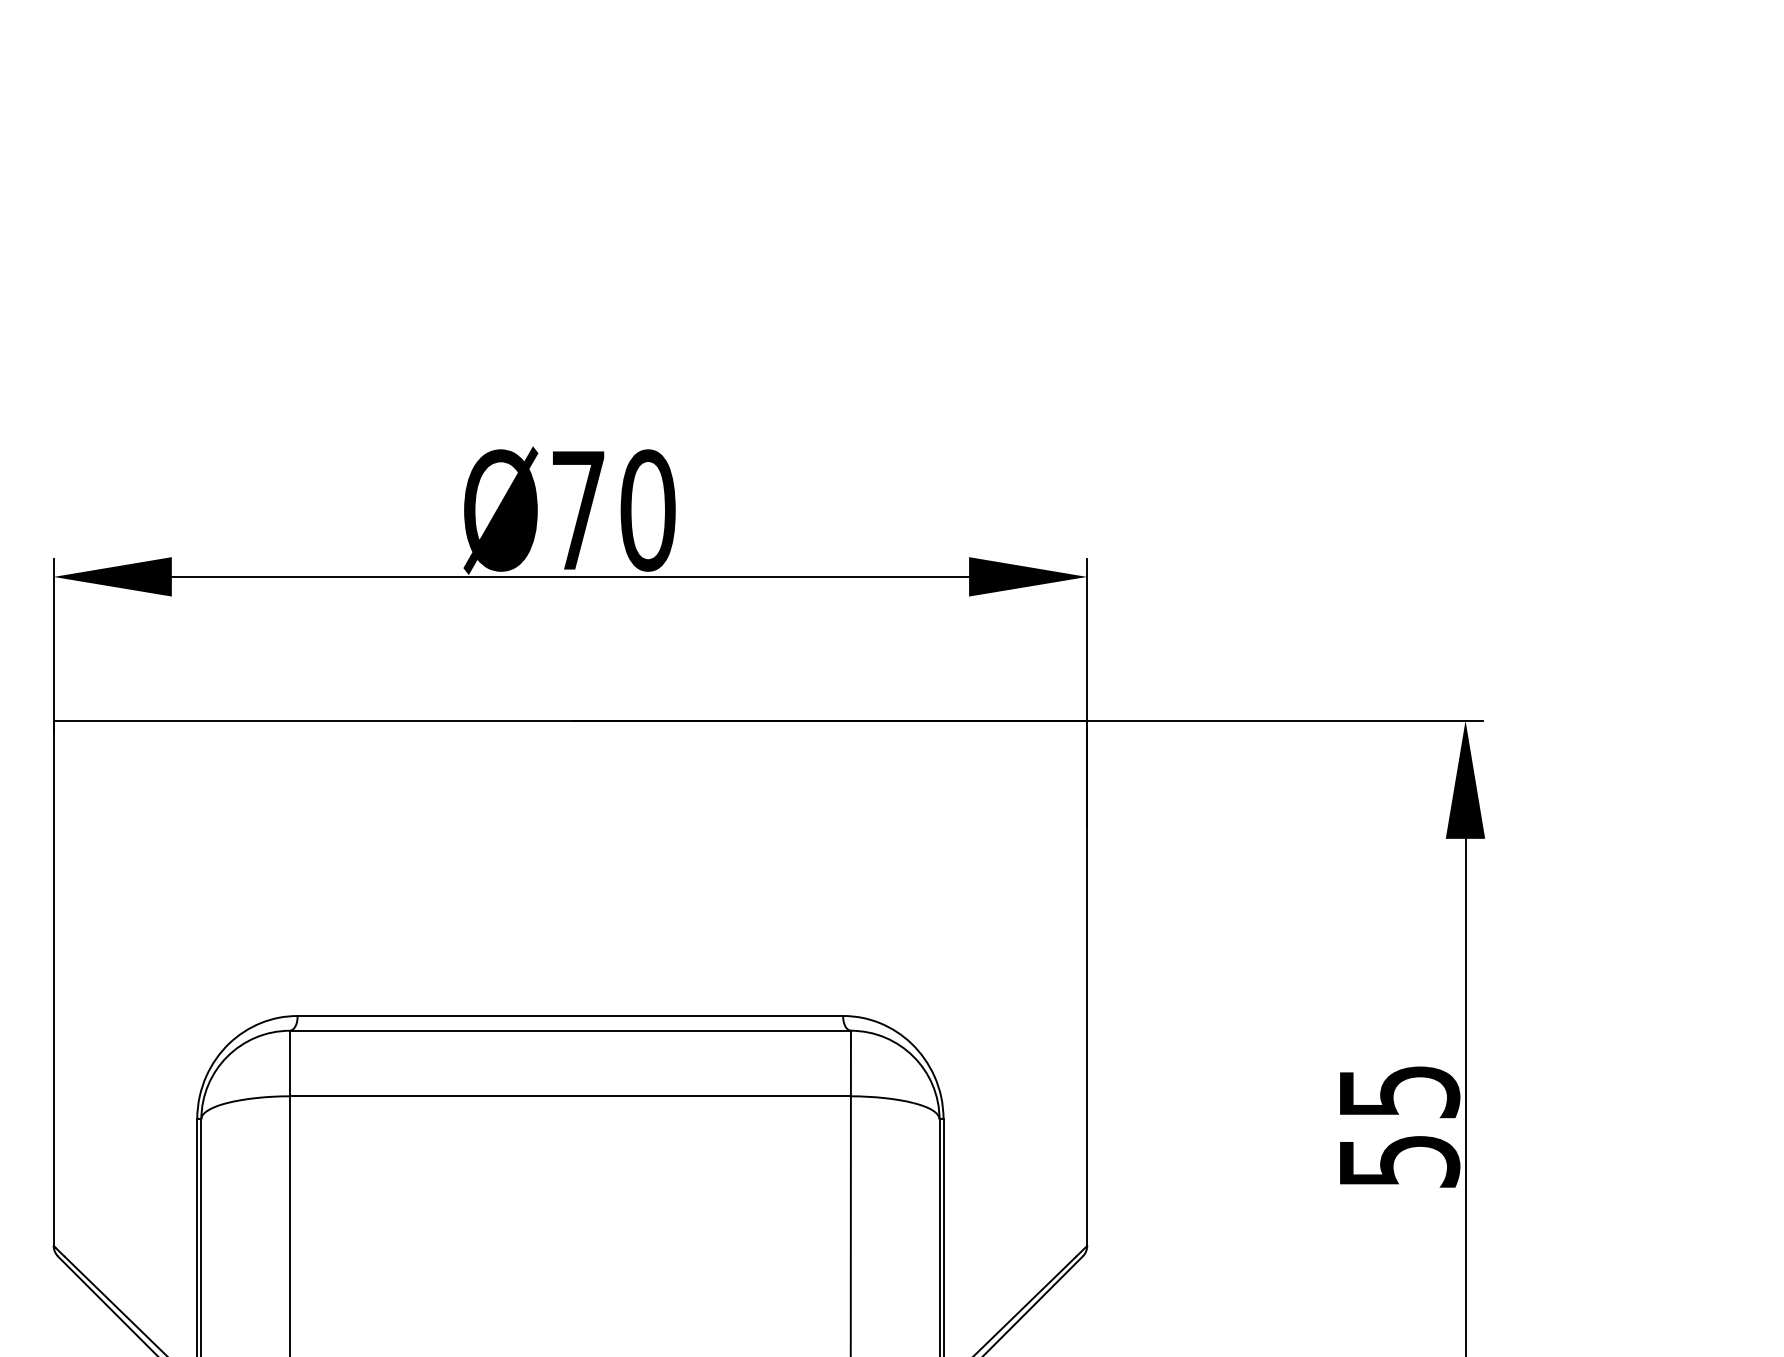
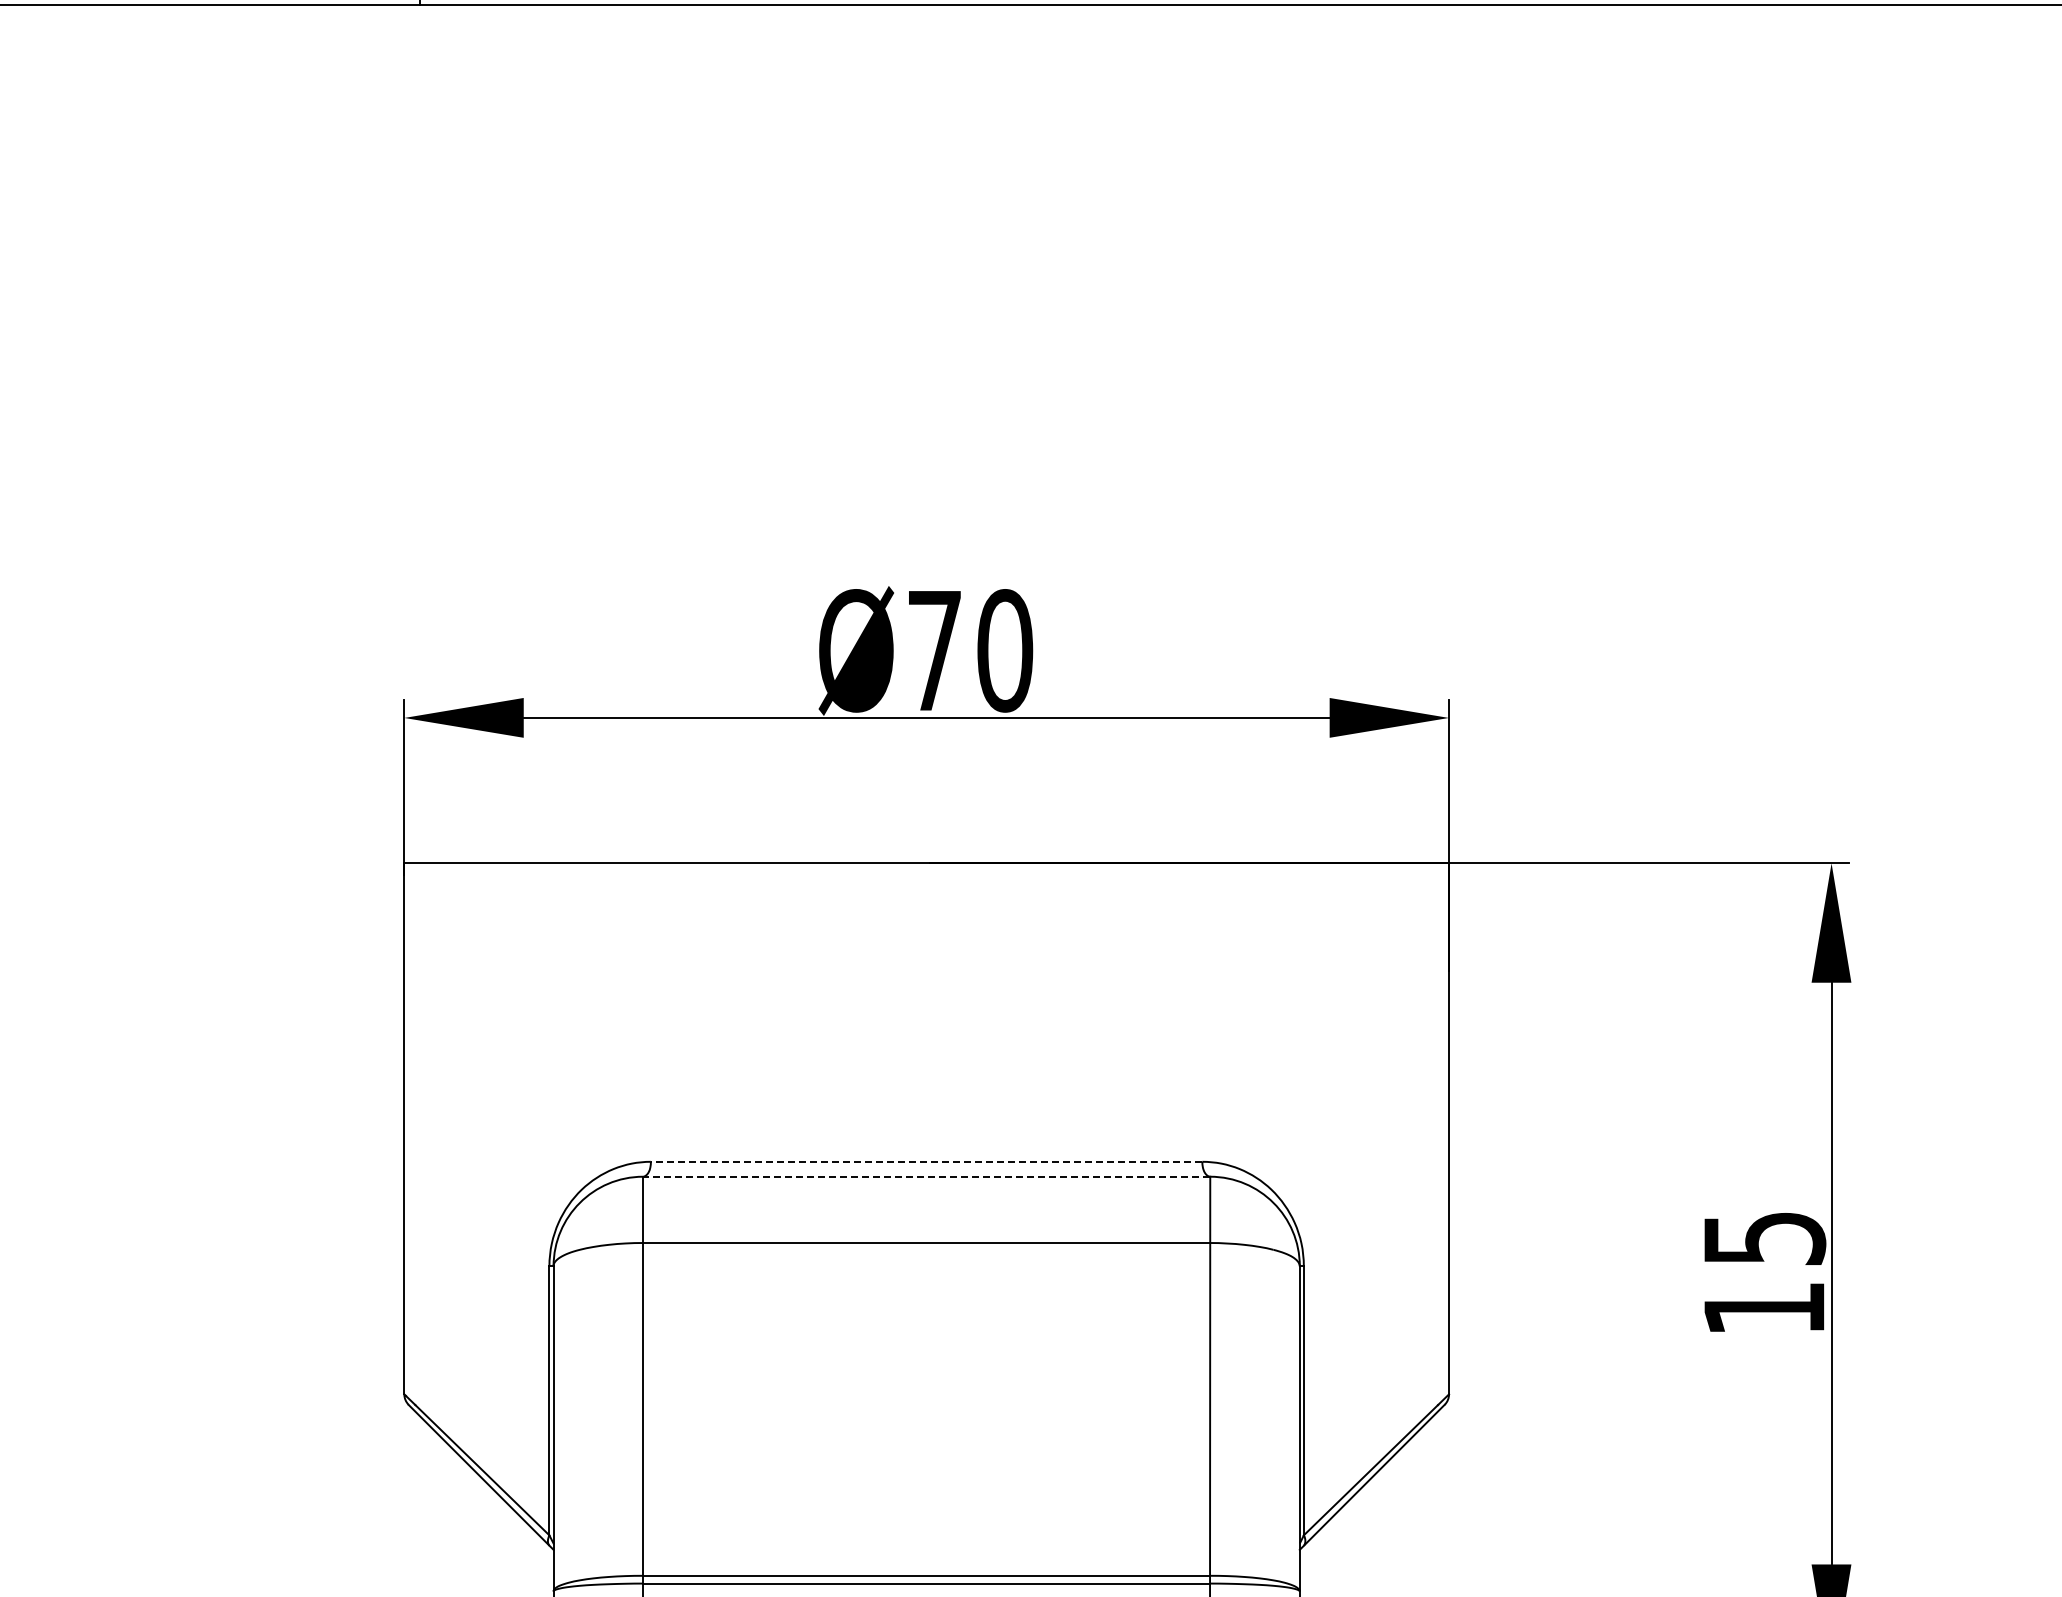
line: (570, 1015) -> (926, 1161), solid -> dashed
line: (570, 1030) -> (926, 1176), solid -> dashed
text: (1400, 1162) -> (1765, 1309), 55 -> 15

